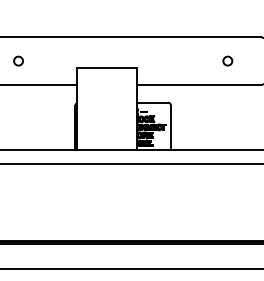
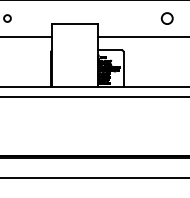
circle: (227, 60) -> (167, 18), size x1.6

